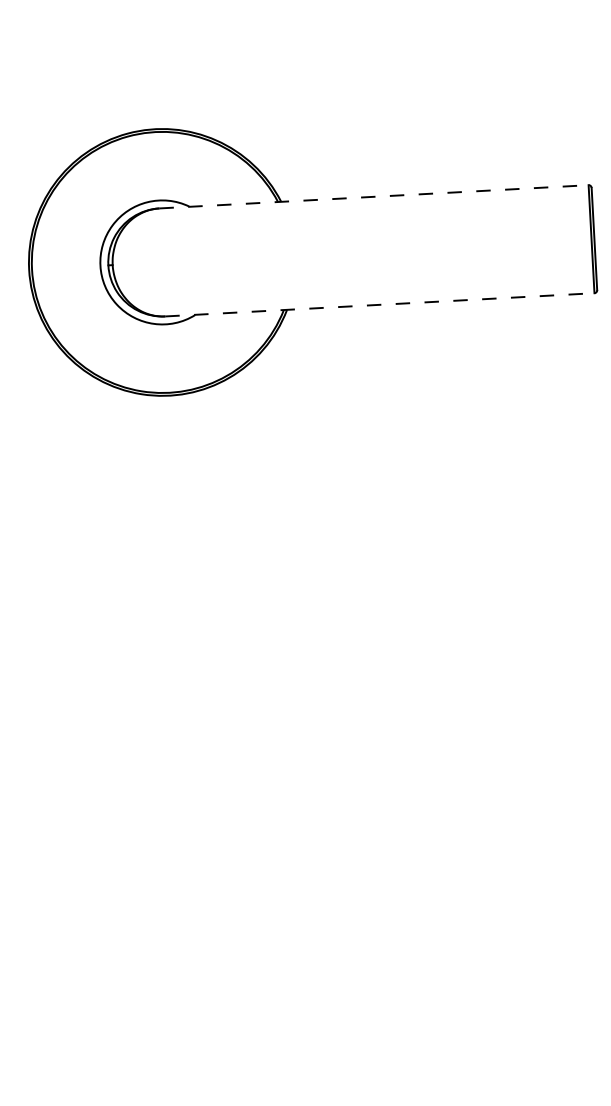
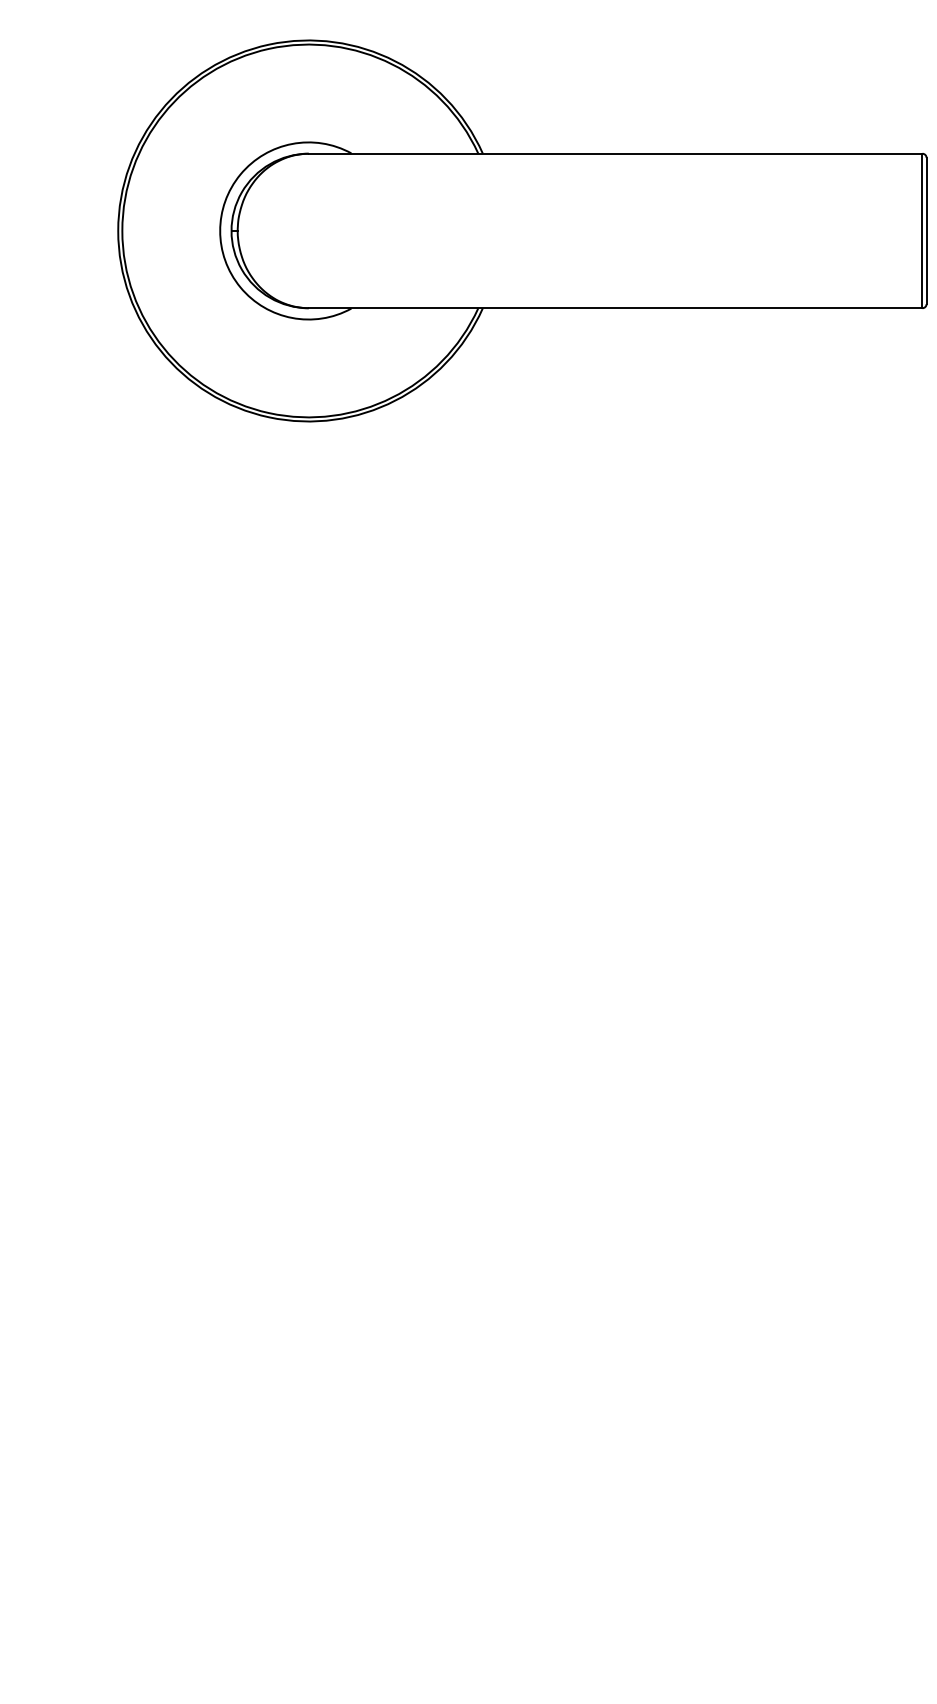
line: (373, 196) -> (615, 153), dashed -> solid
line: (379, 305) -> (615, 308), dashed -> solid

